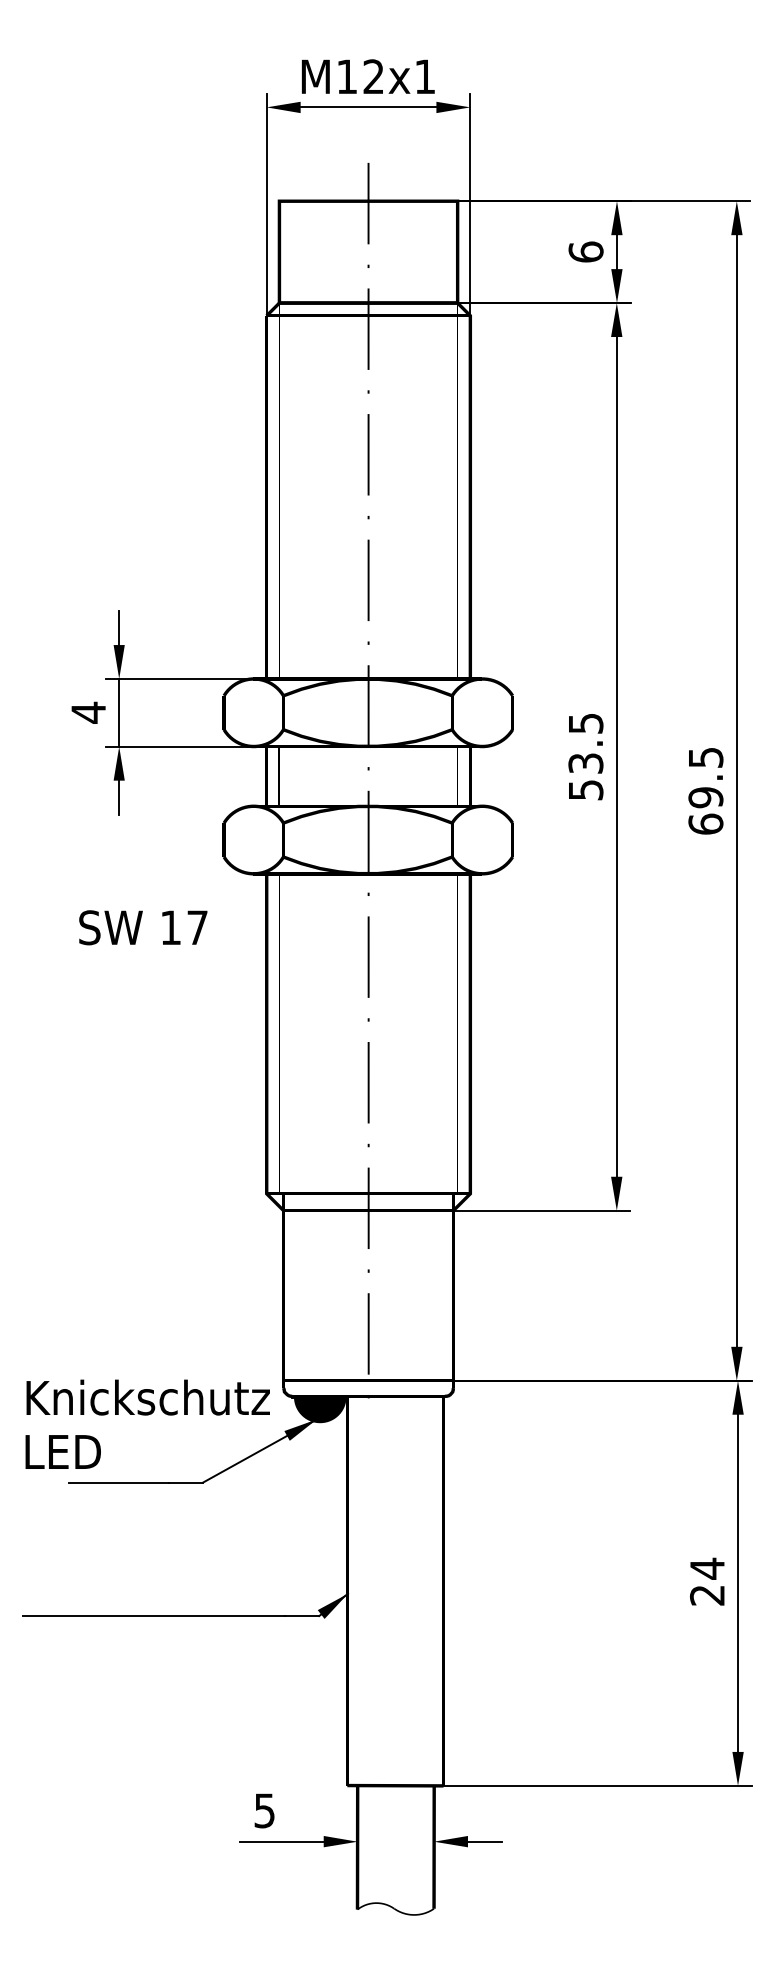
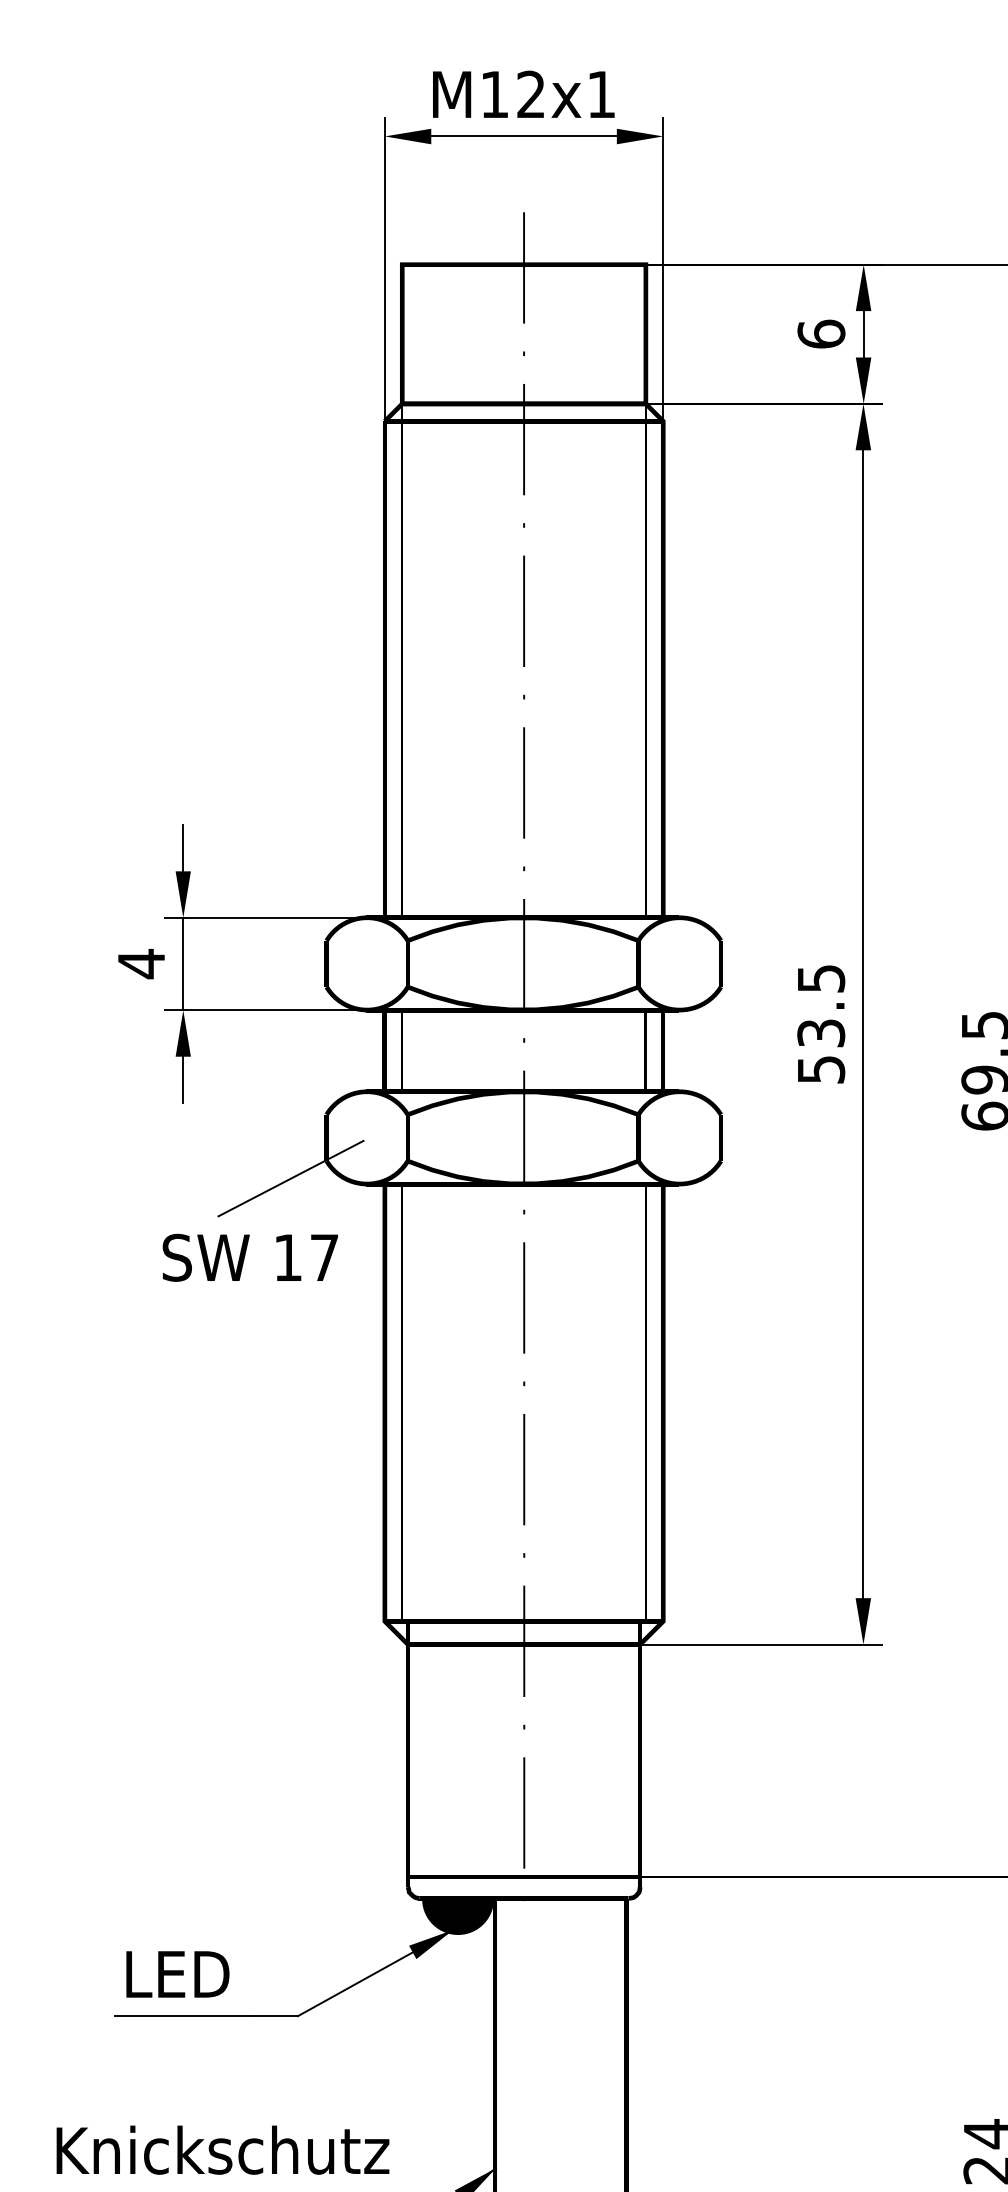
line: (198, 869) -> (291, 1178), added
text: (143, 927) -> (250, 1257), moved
text: (147, 1397) -> (221, 2150), moved
text: (62, 1451) -> (176, 1973), moved

